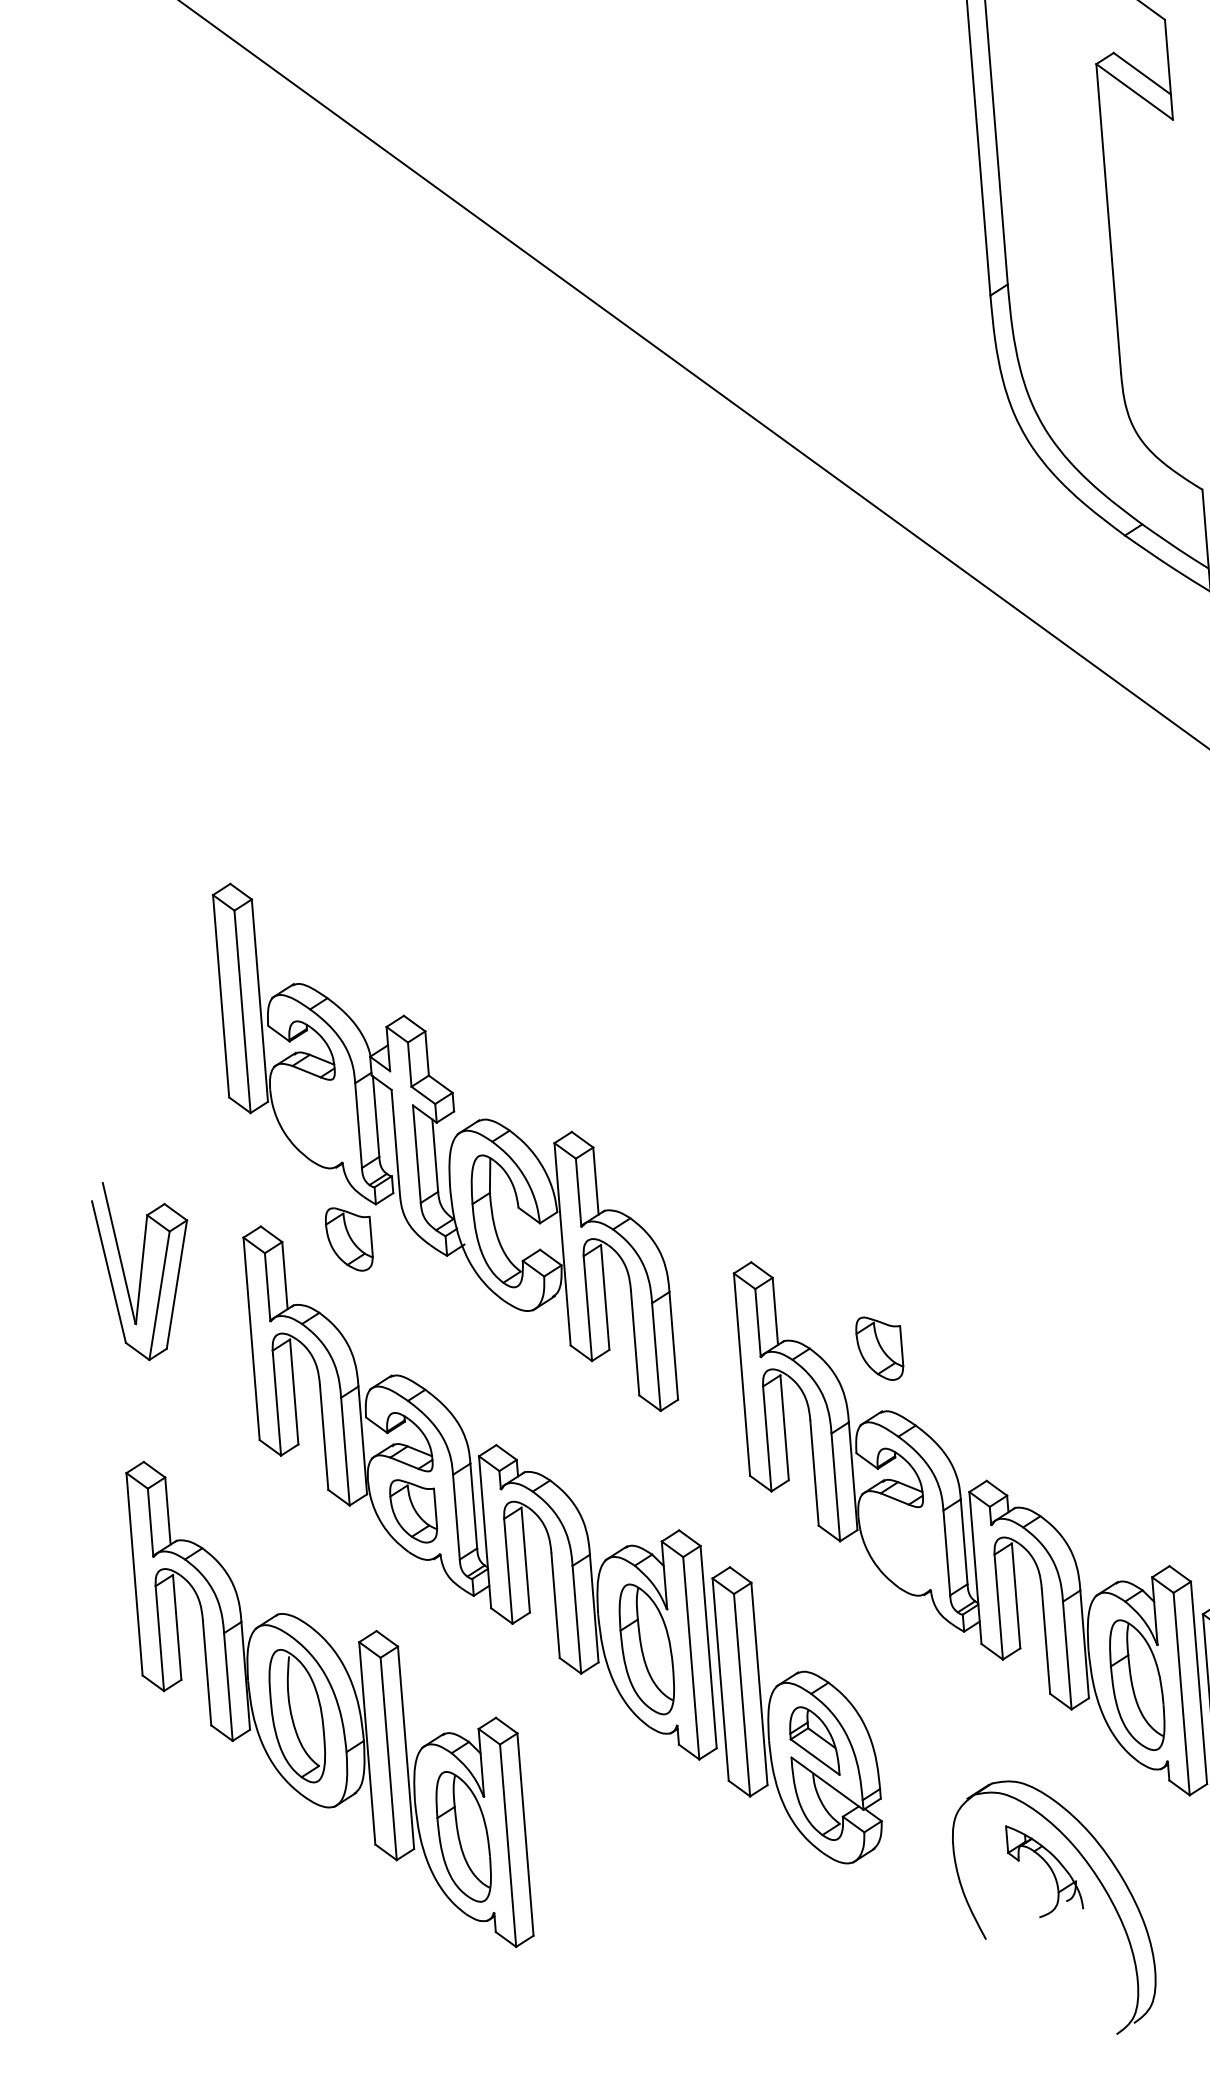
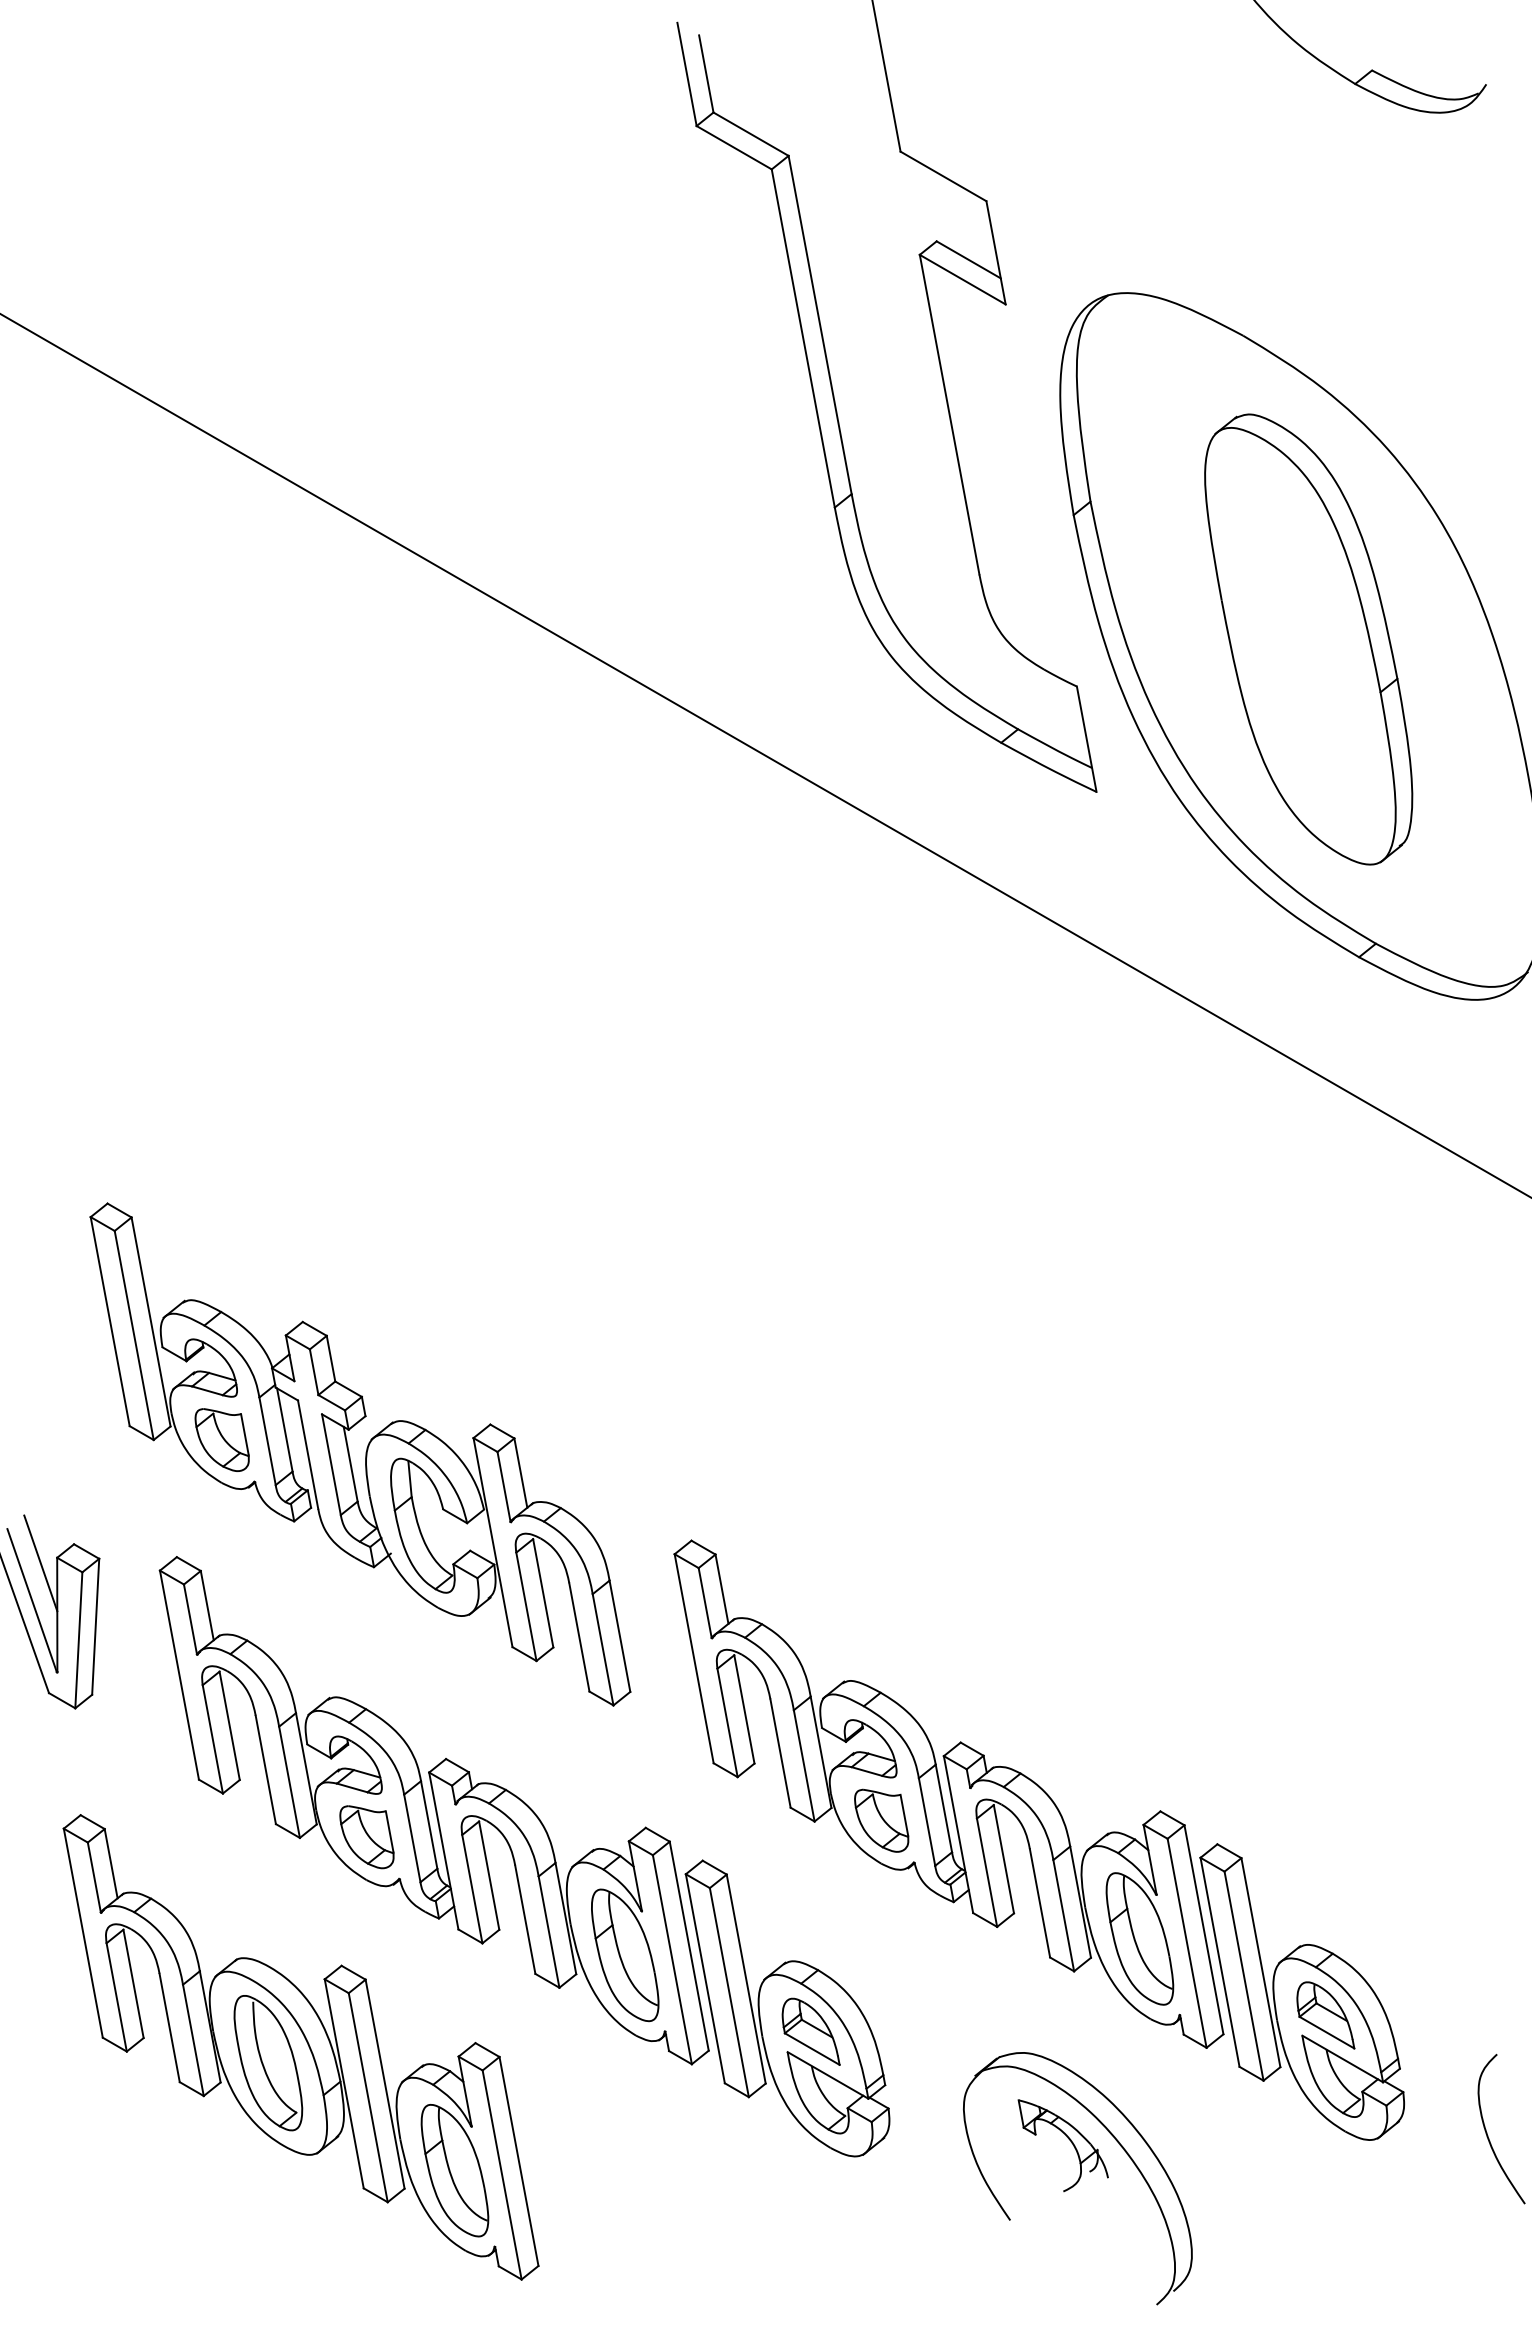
line: (130, 1218) -> (40, 1563), added
part: (348, 1238) -> (221, 1439), moved
part: (879, 1348) -> (881, 1820), moved

